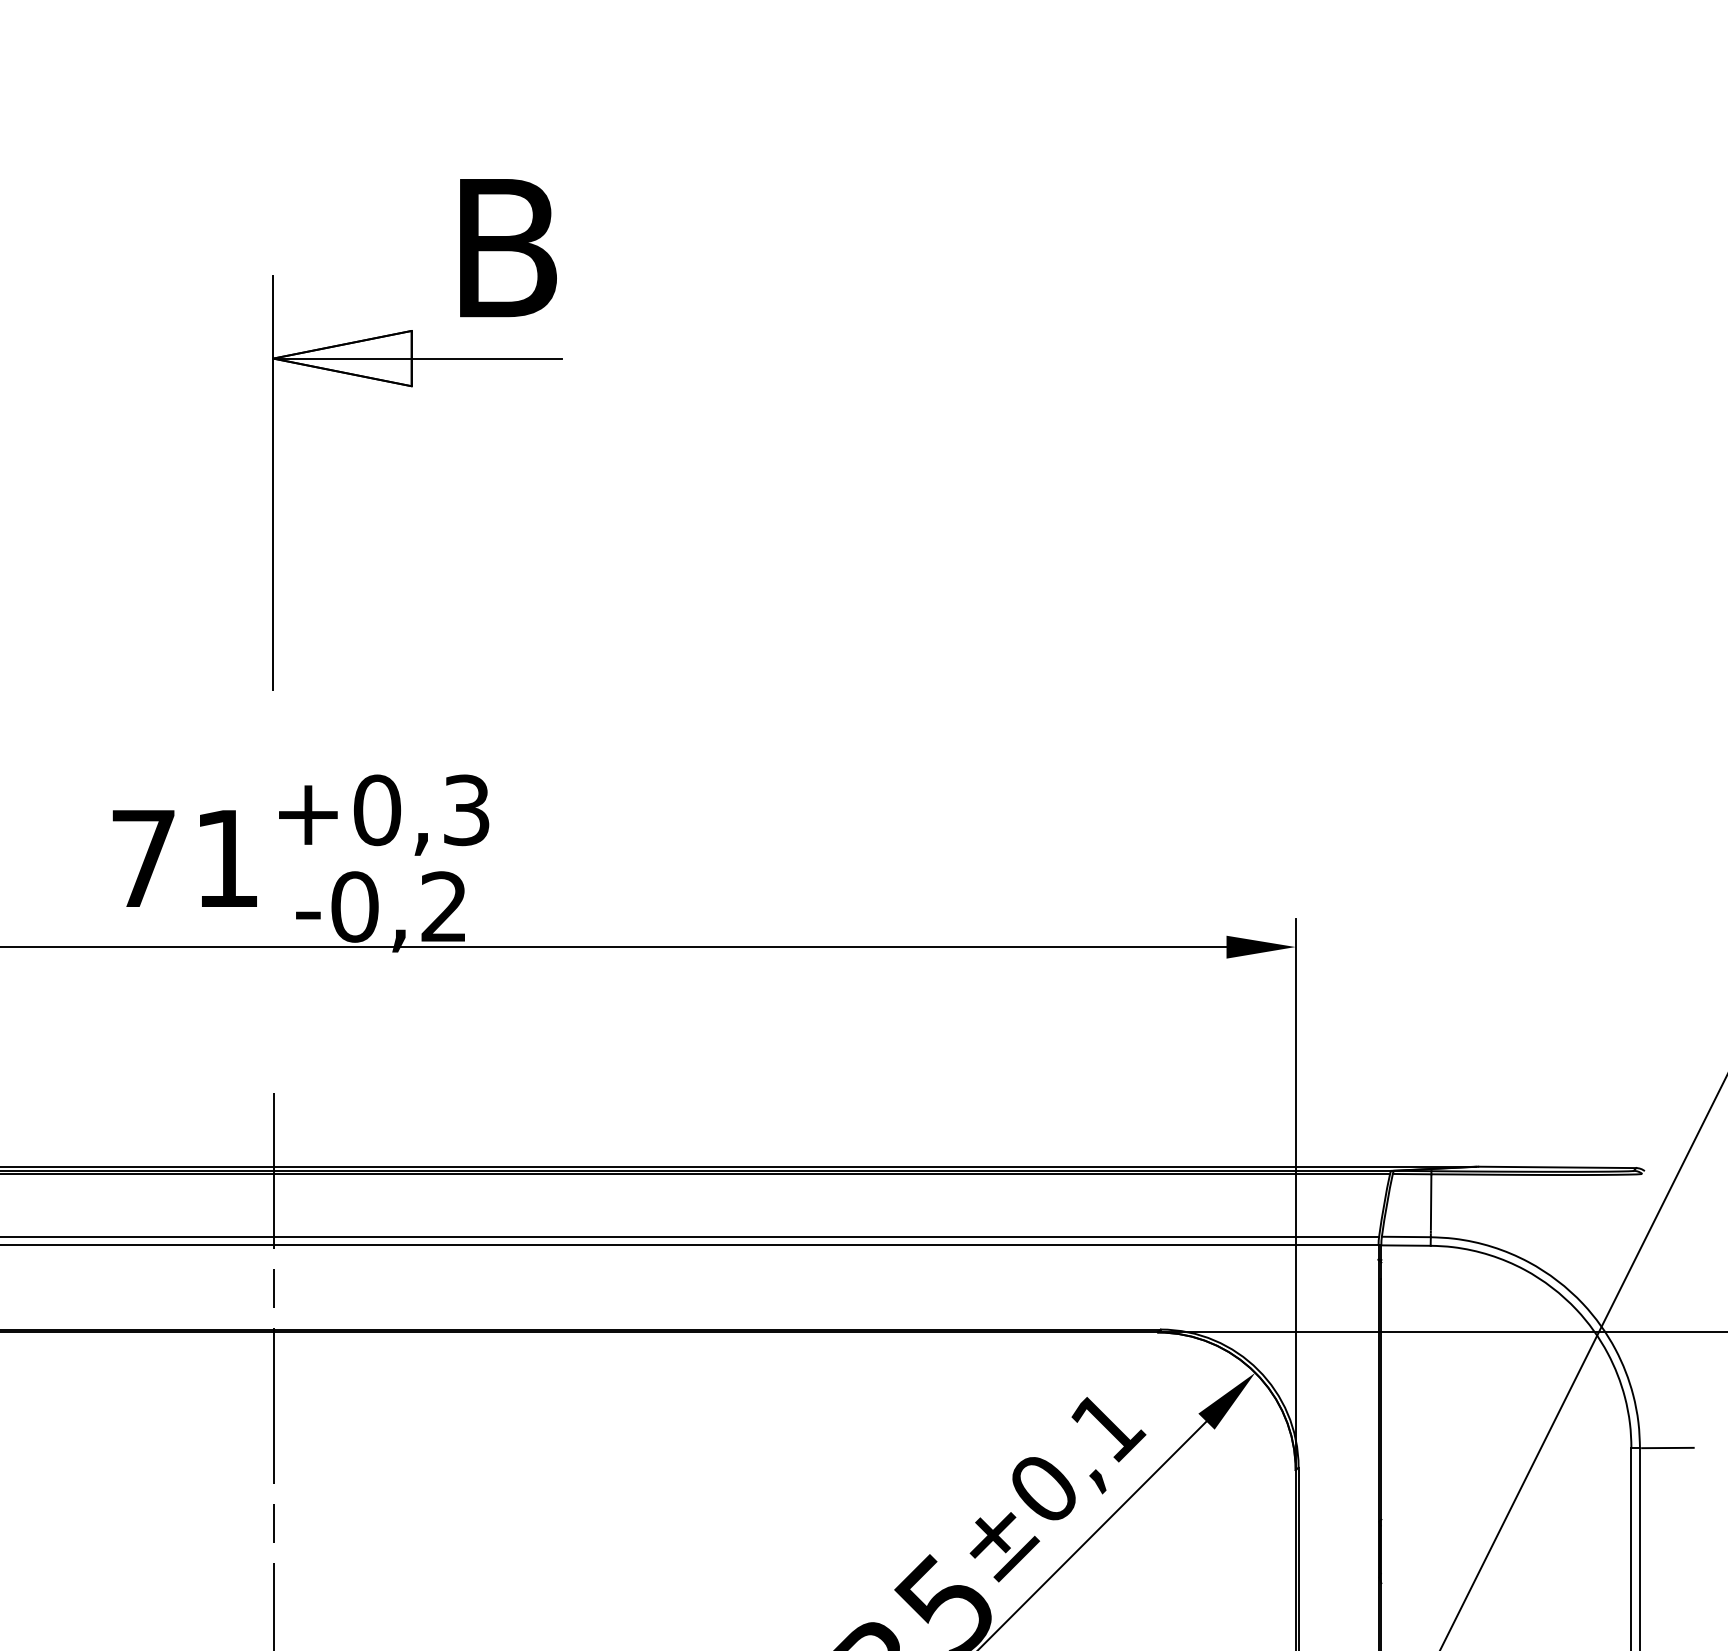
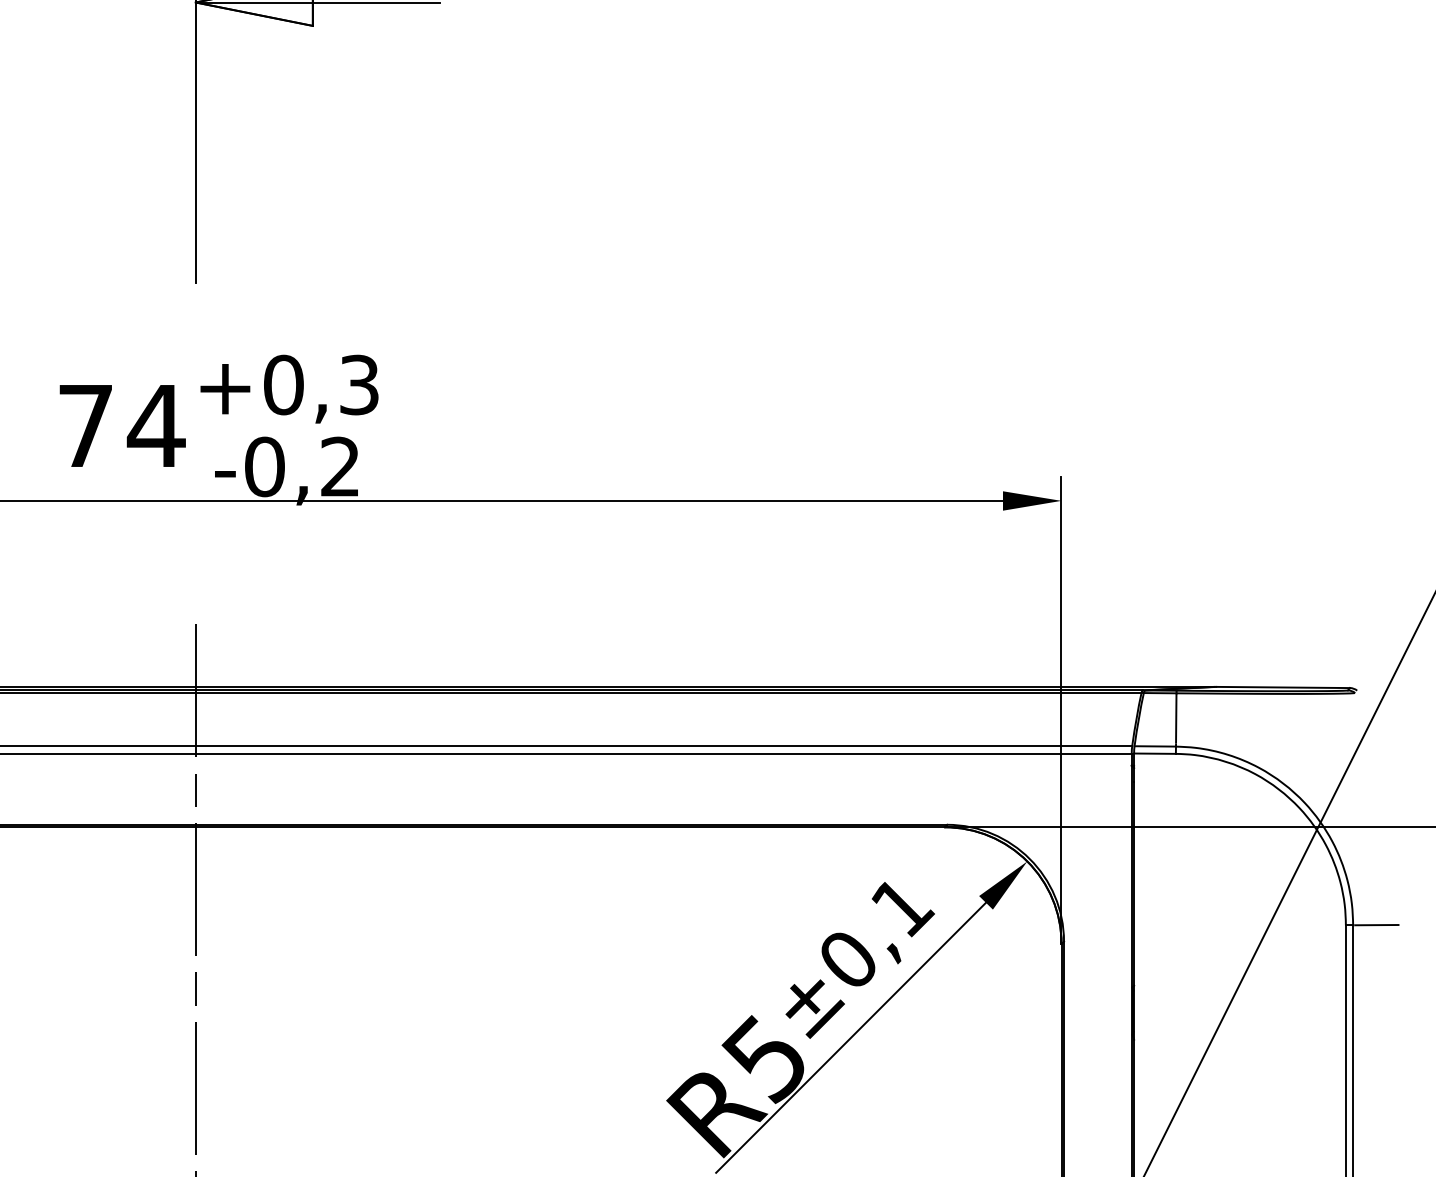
text: (226, 858) -> (156, 425), 71 -> 74

